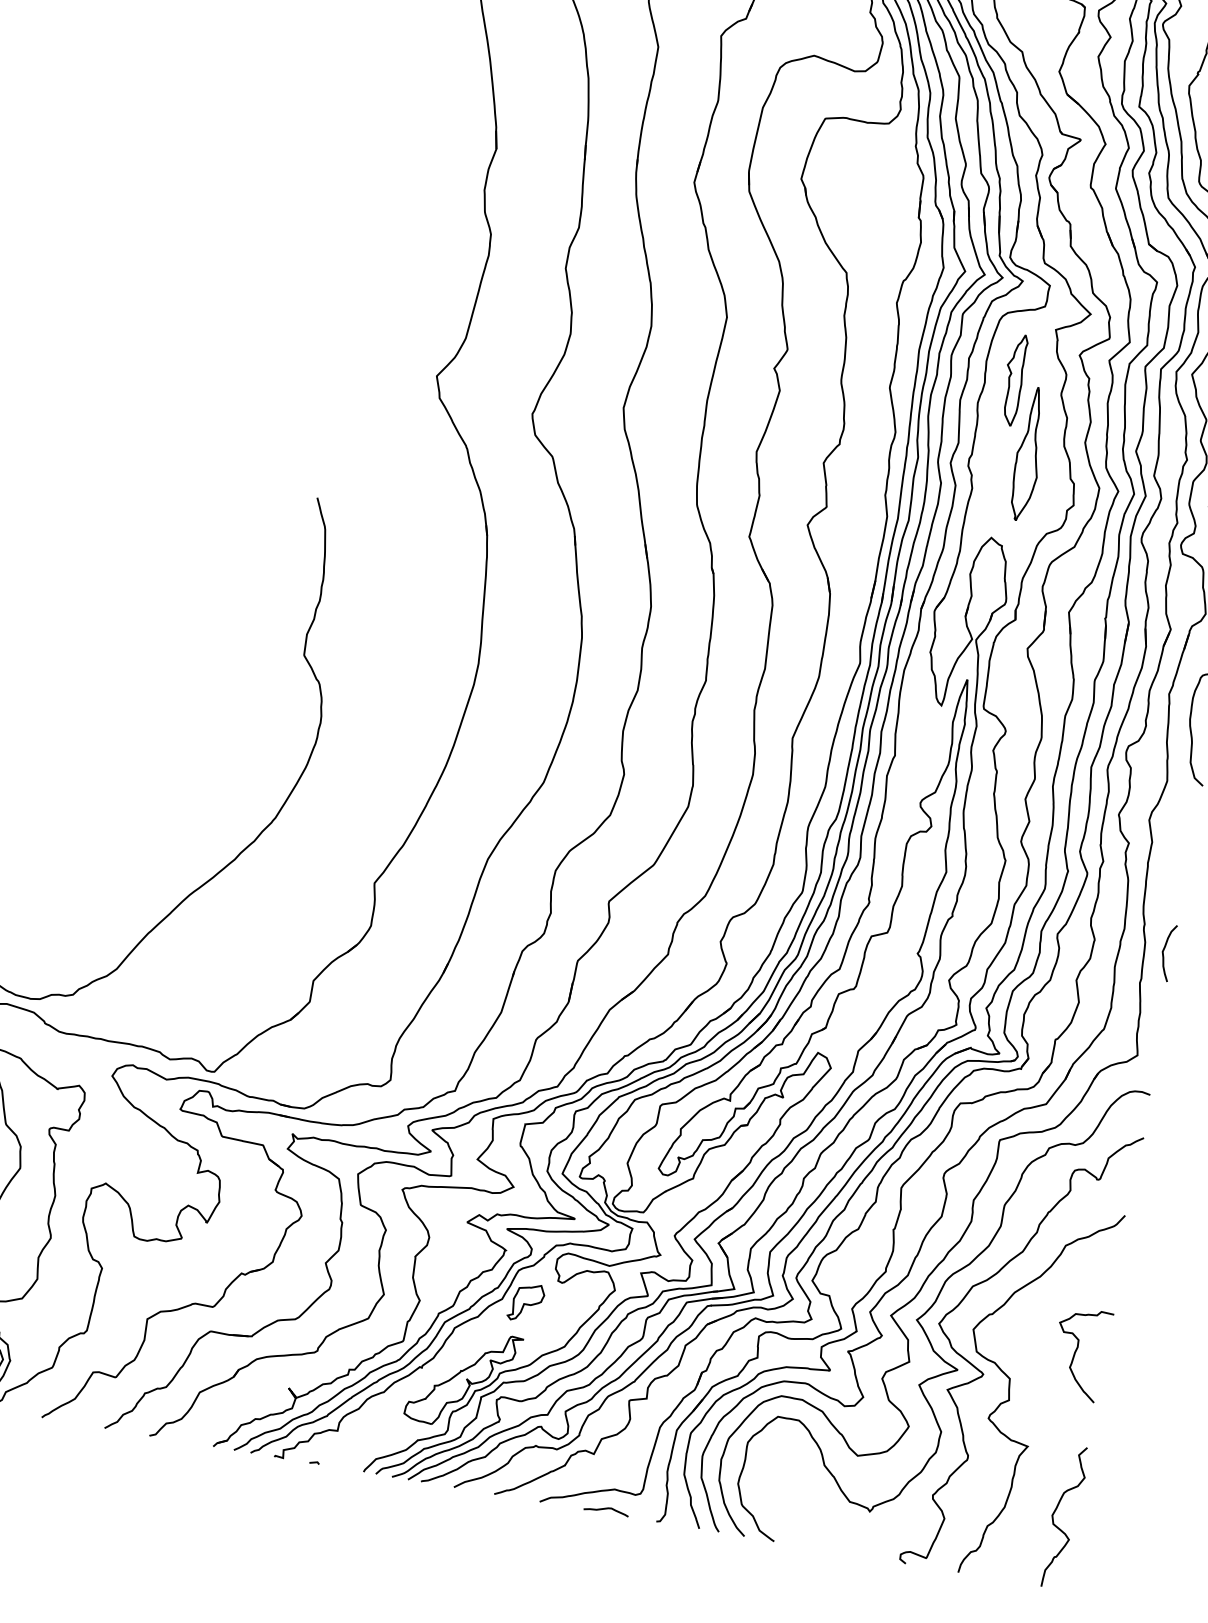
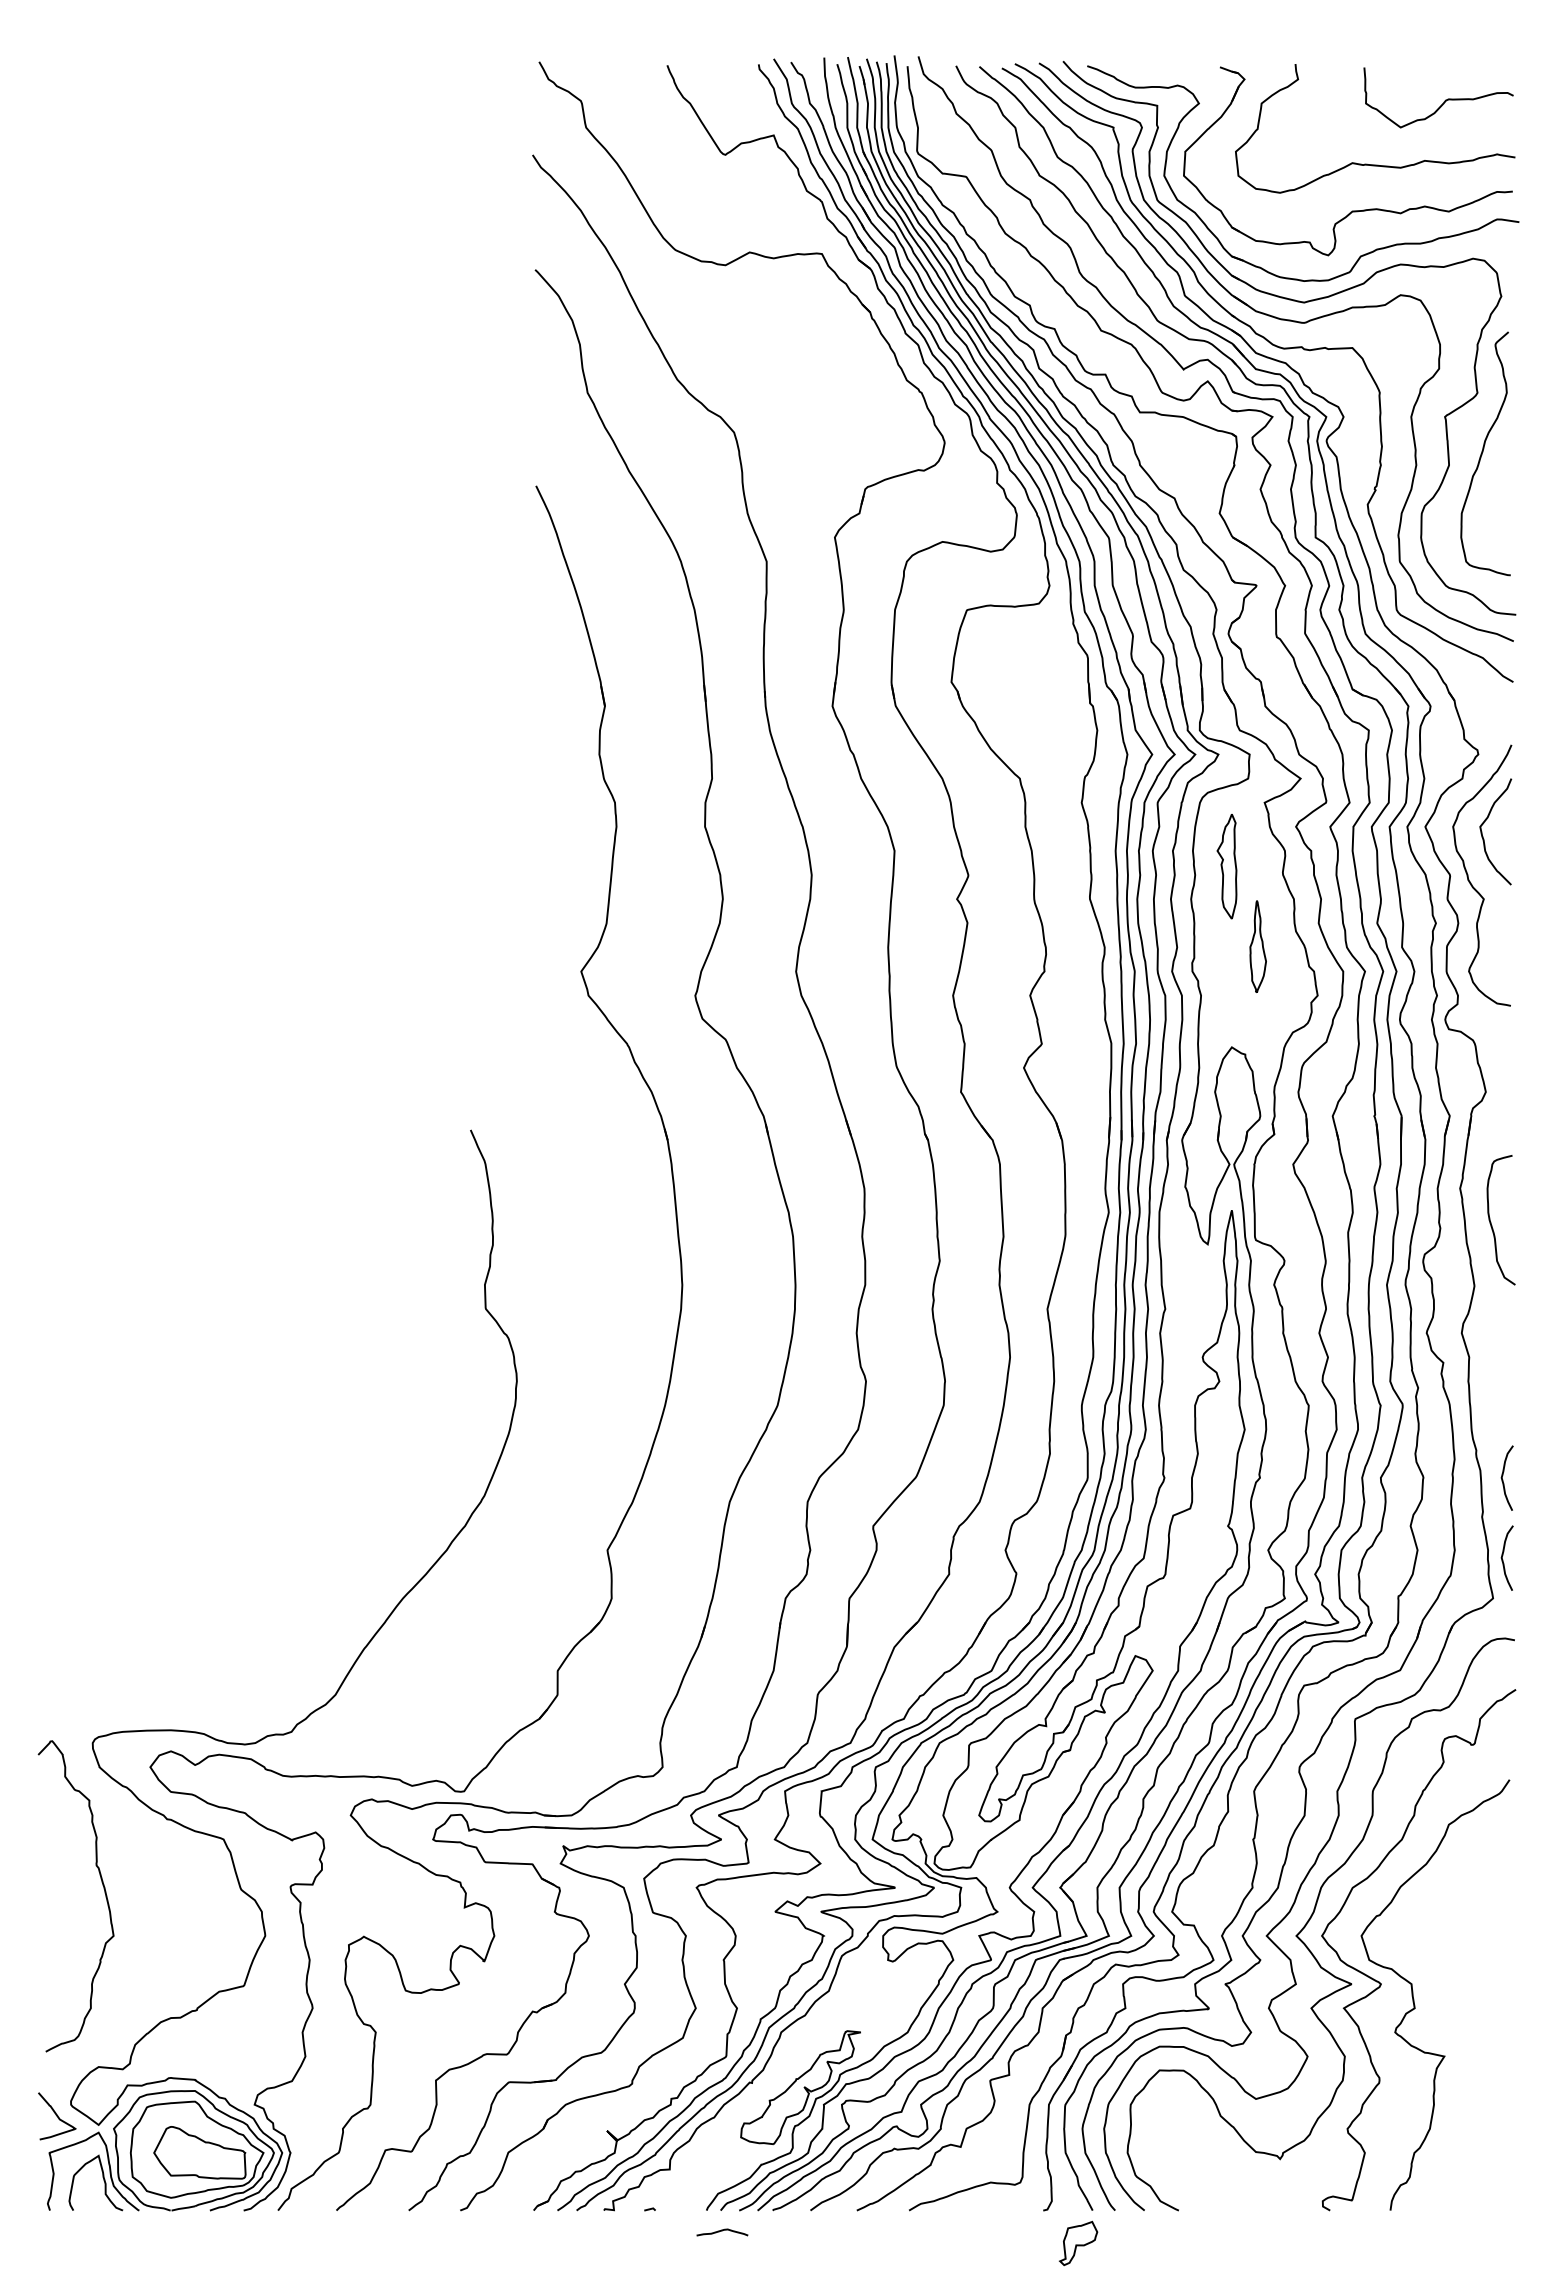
part: (1029, 454) -> (1258, 946), size x0.6
curve: (1152, 1019) -> (1503, 1555), added
part: (526, 1302) -> (1078, 2243), moved
curve: (1075, 1353) -> (1480, 1943), removed
curve: (606, 1509) -> (722, 2231), moved
curve: (1055, 1512) -> (1487, 2125), removed

